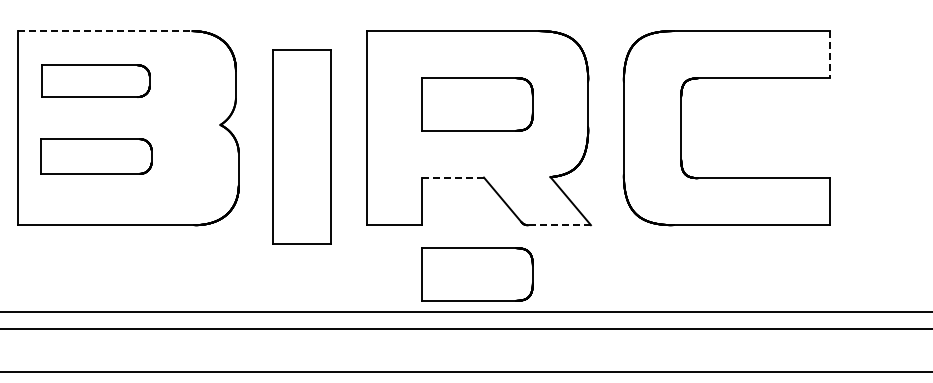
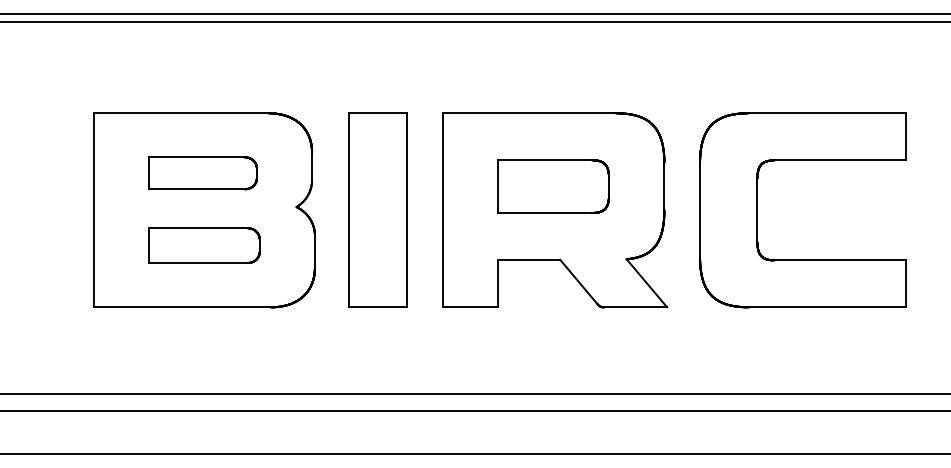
line: (104, 31) -> (180, 113), dashed -> solid
line: (829, 54) -> (905, 136), dashed -> solid
part: (95, 81) -> (202, 173), moved
part: (301, 146) -> (377, 209), moved
part: (96, 156) -> (204, 245), moved
line: (452, 177) -> (528, 259), dashed -> solid
line: (559, 225) -> (635, 307), dashed -> solid
part: (477, 274) -> (553, 356), removed

